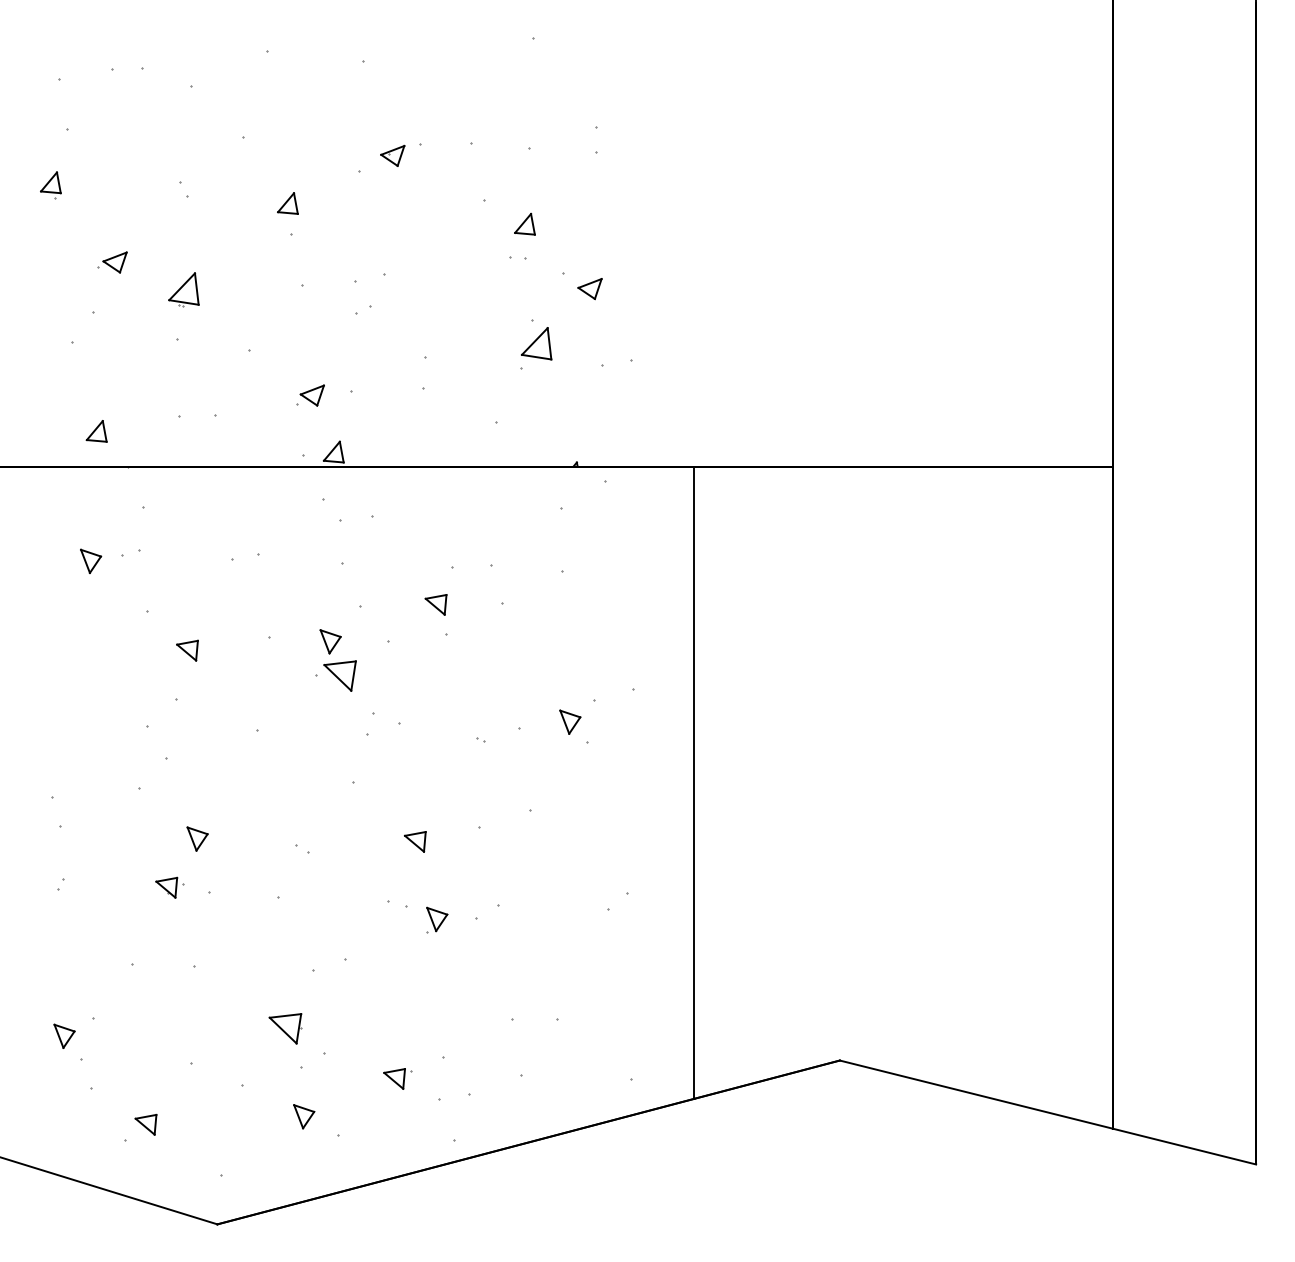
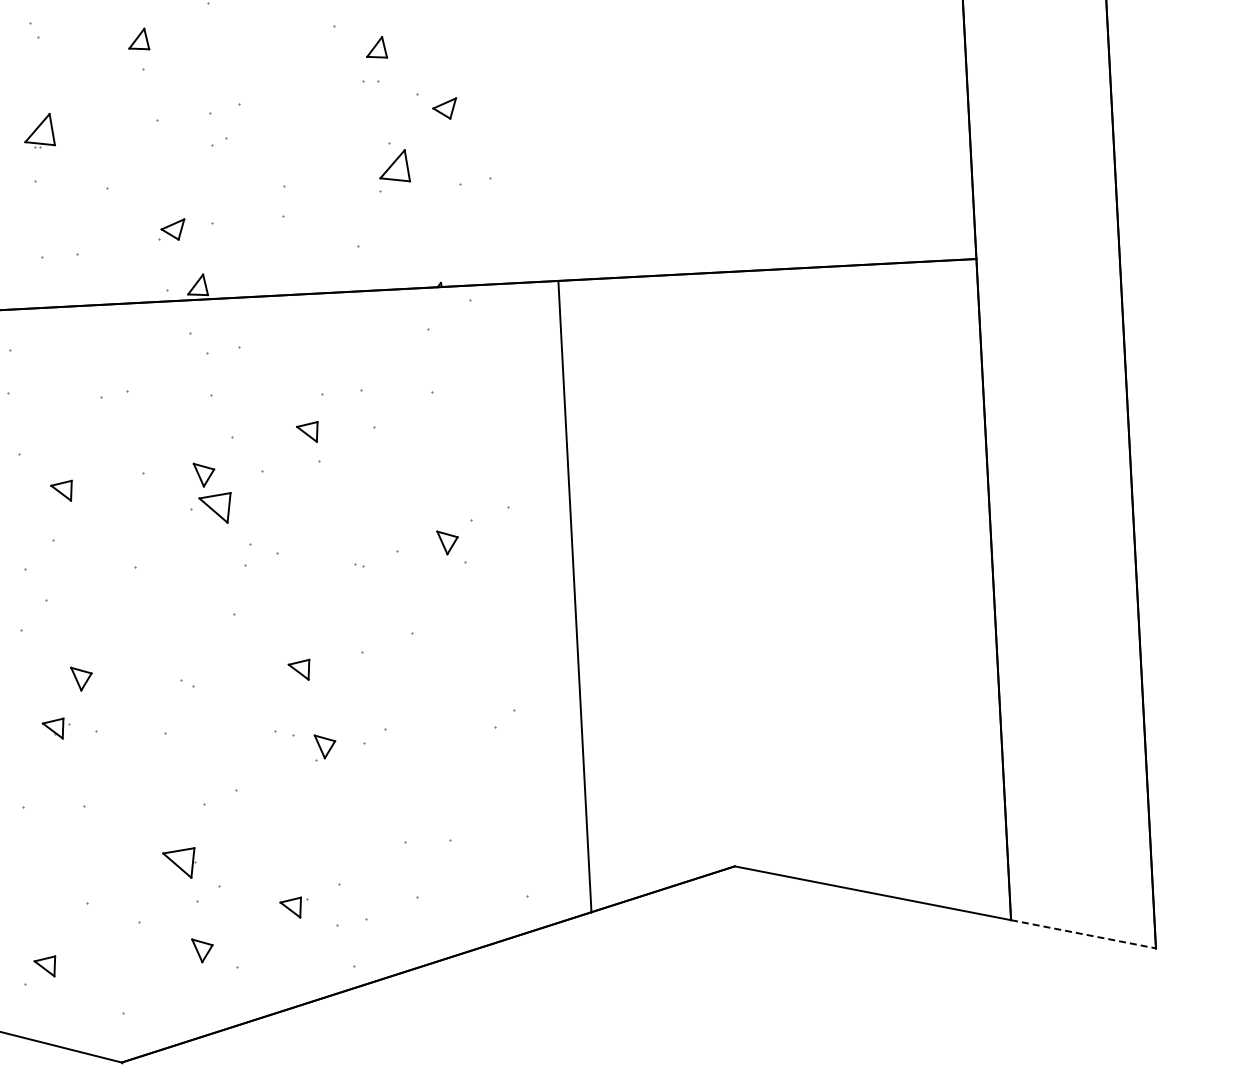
line: (1184, 1146) -> (1083, 934), solid -> dashed

